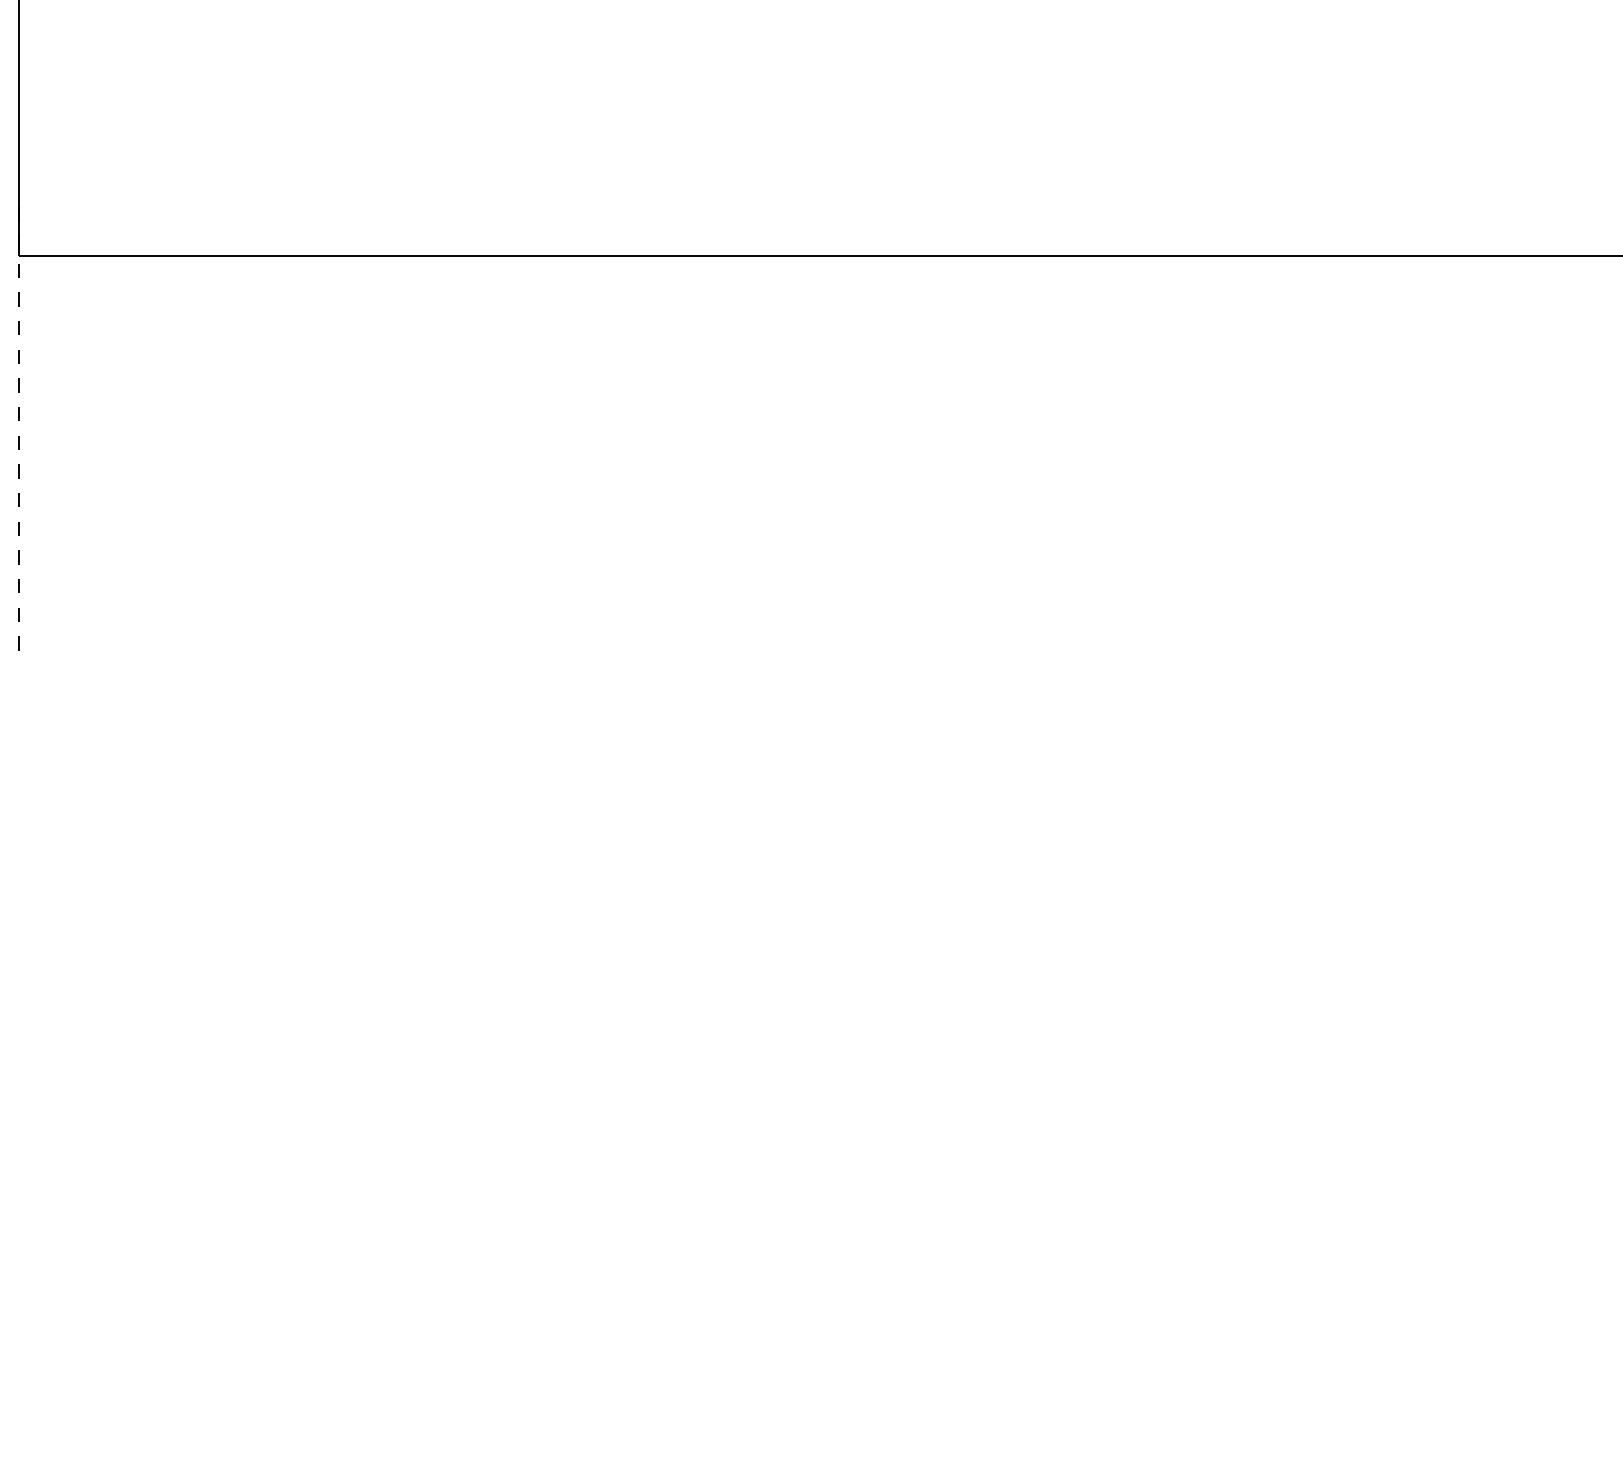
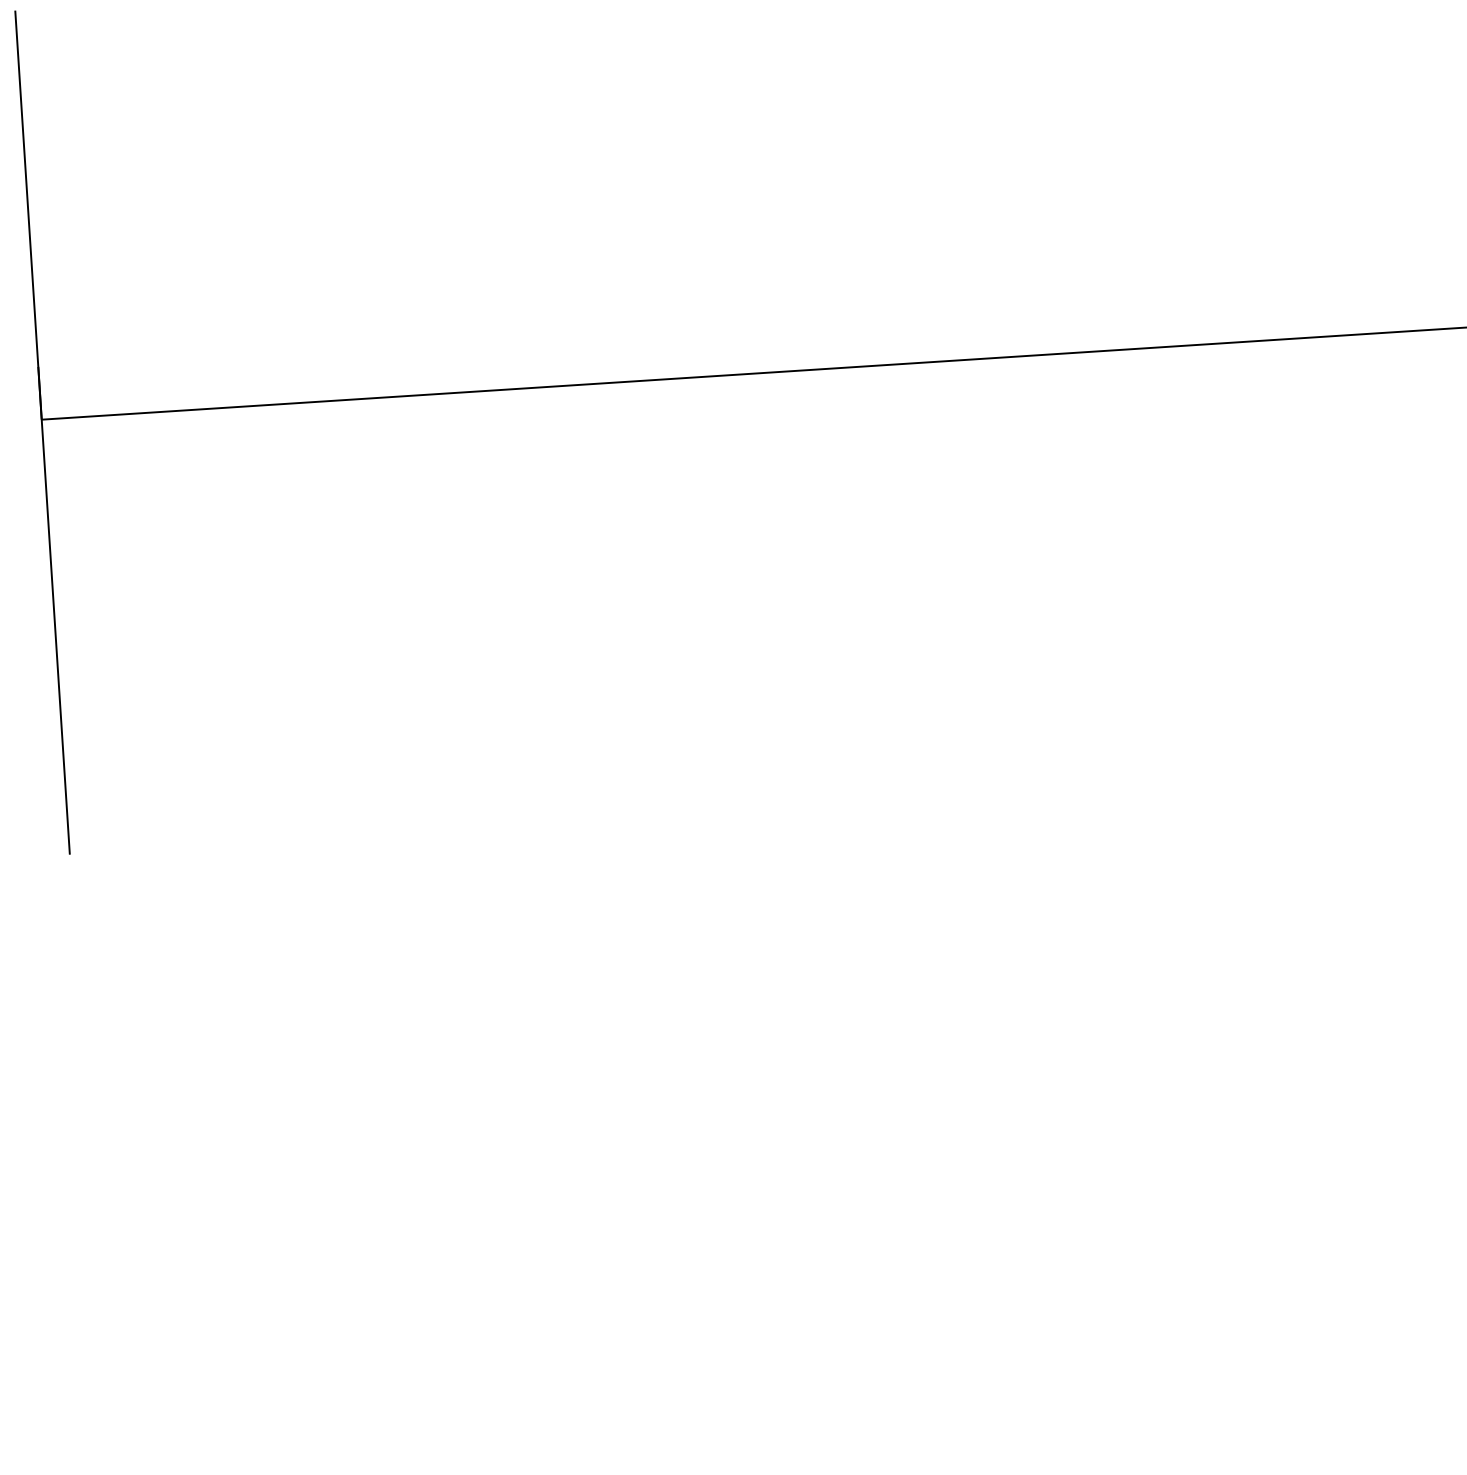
line: (19, 434) -> (54, 611), dashed -> solid

